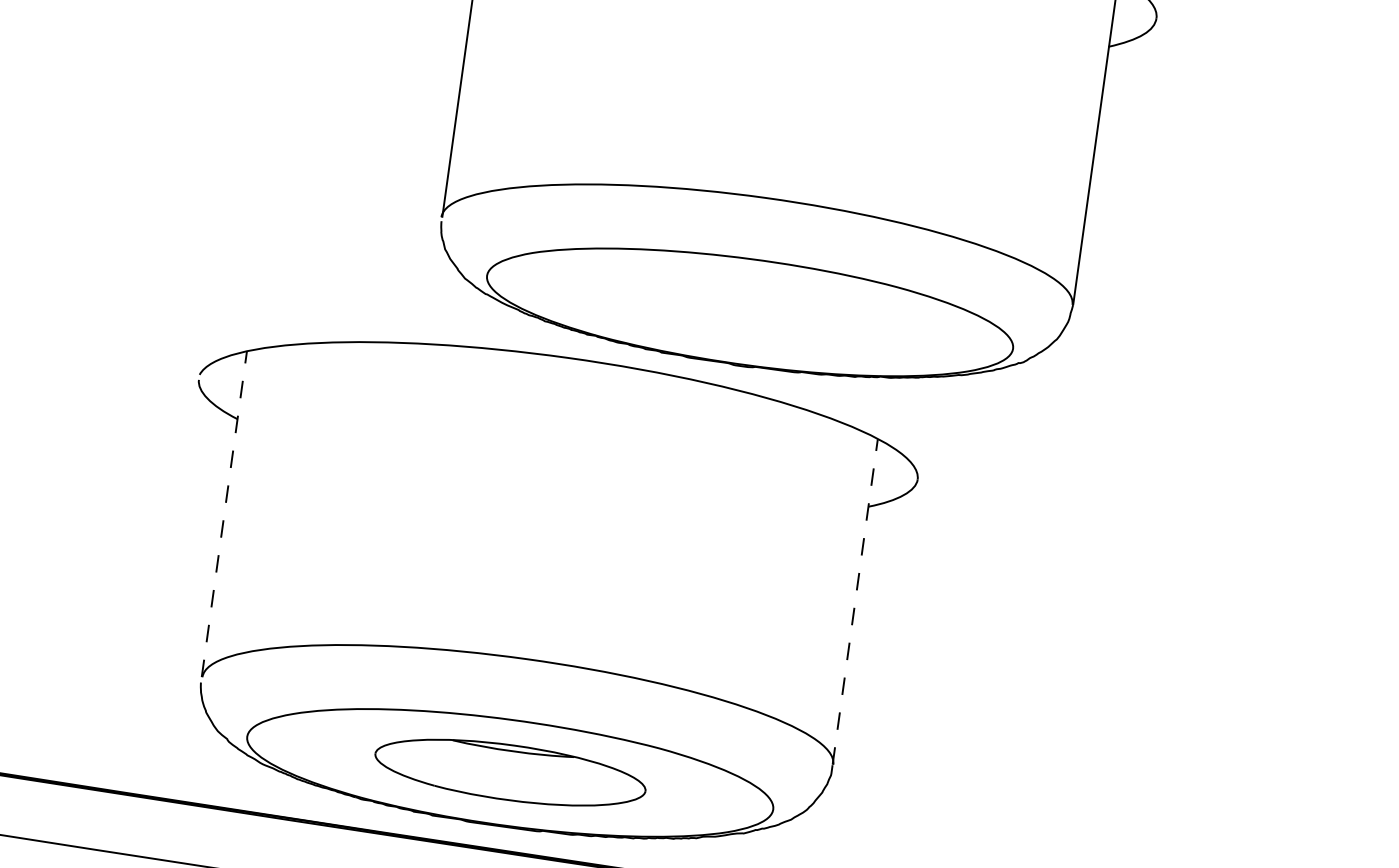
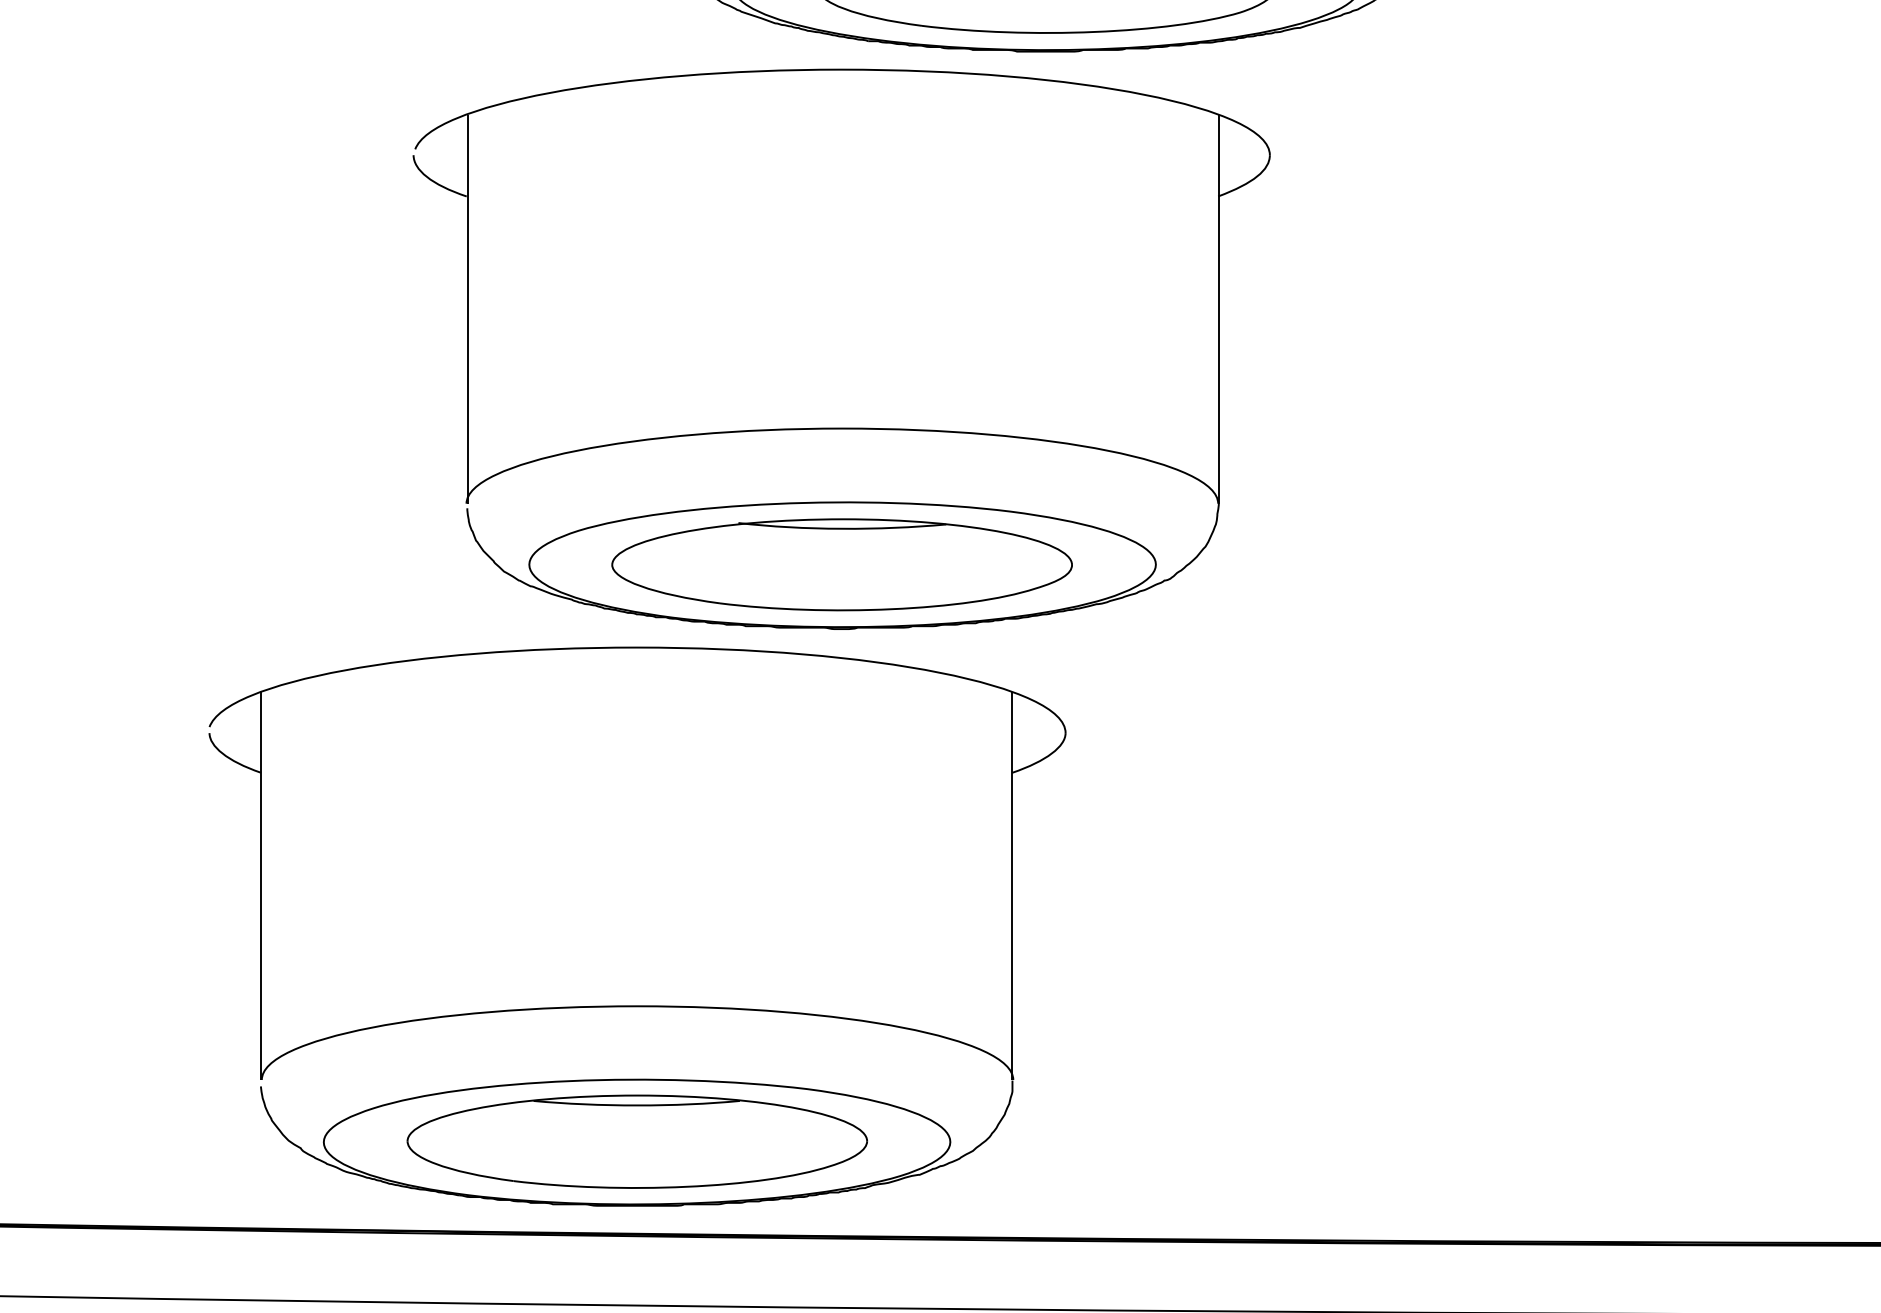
part: (749, 311) -> (841, 564), added
line: (224, 514) -> (261, 886), dashed -> solid
line: (855, 602) -> (1012, 886), dashed -> solid
part: (509, 772) -> (636, 1141), size x1.43

